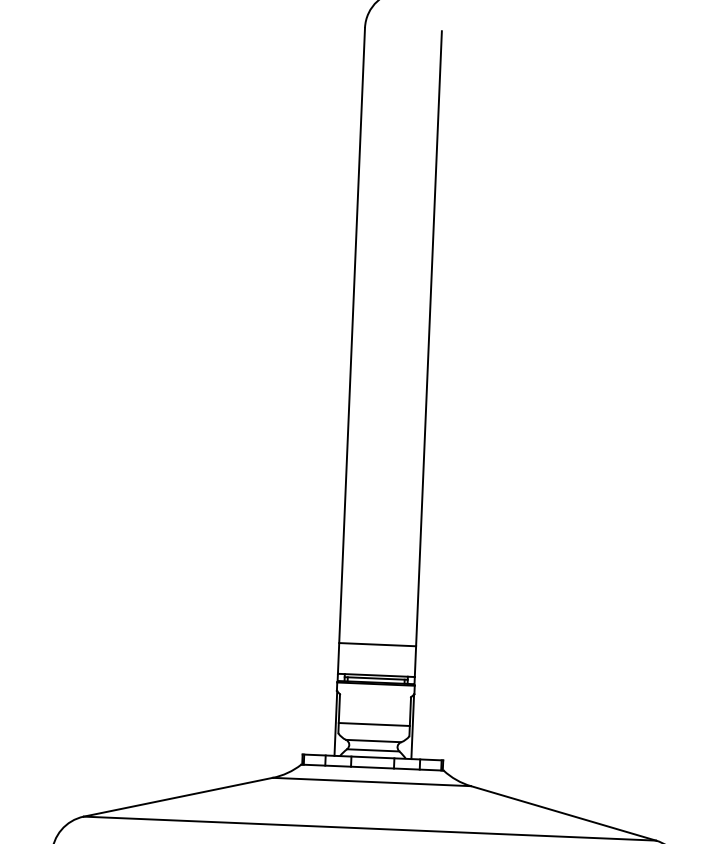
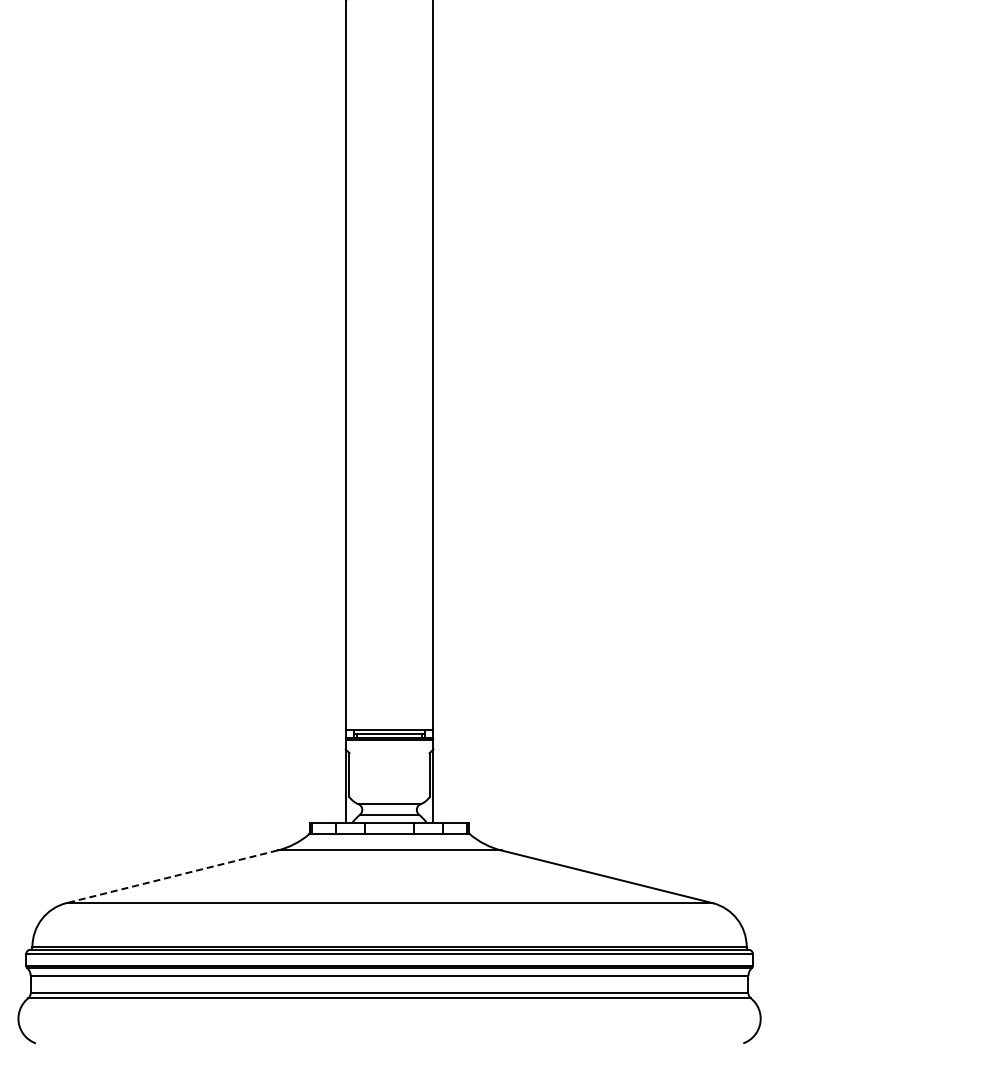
line: (377, 644) -> (389, 695), removed
line: (374, 724) -> (389, 785), removed
line: (178, 797) -> (172, 876), solid -> dashed

